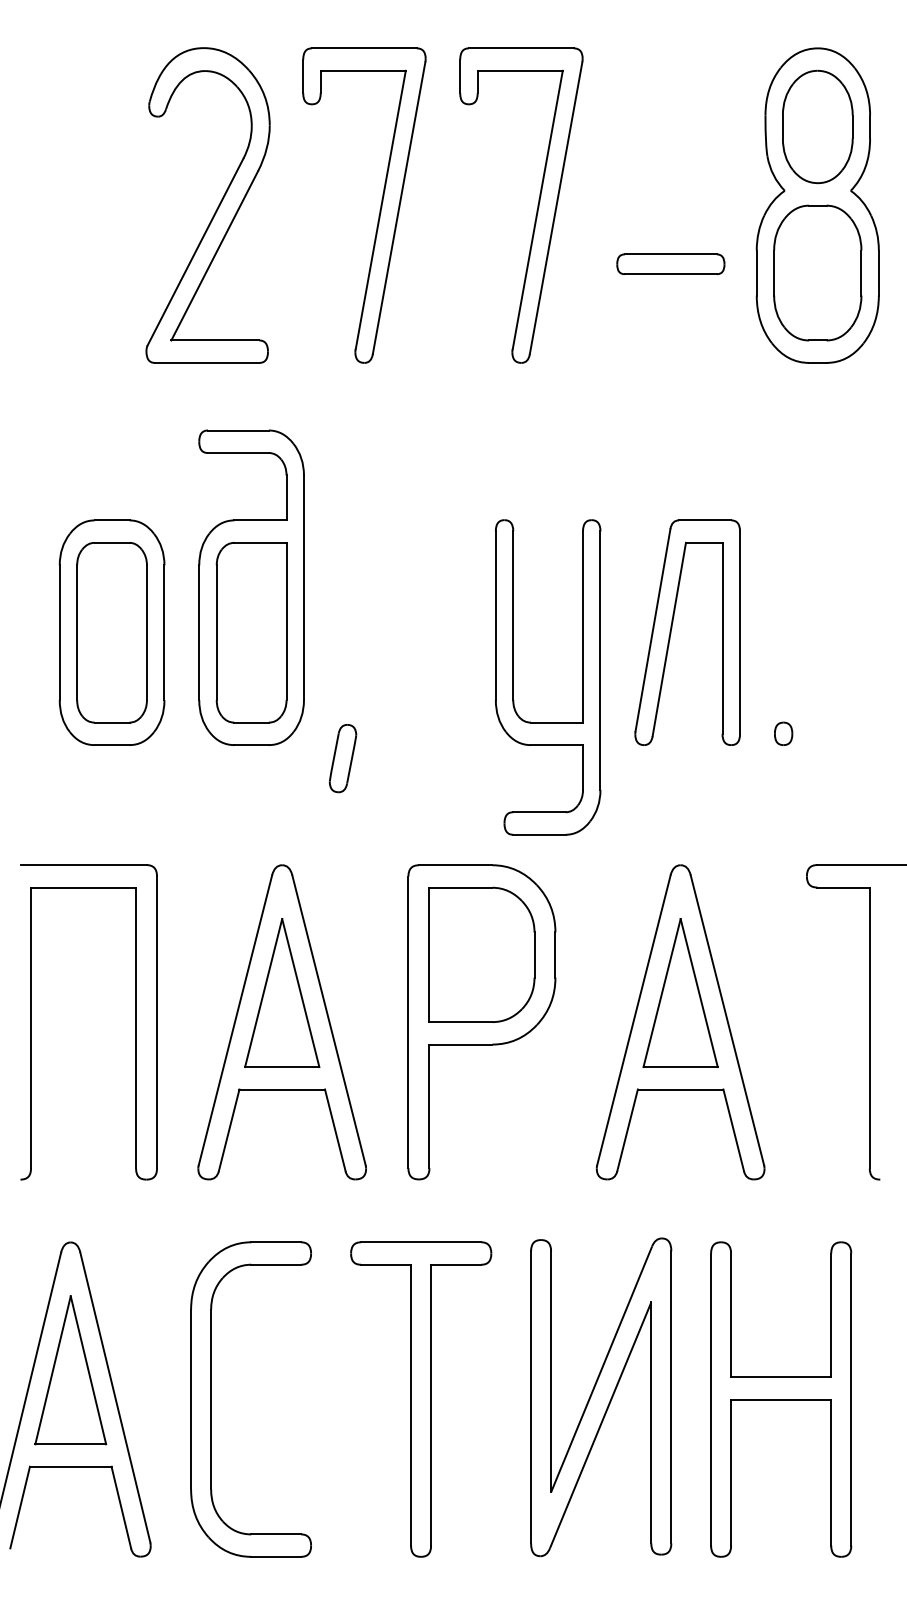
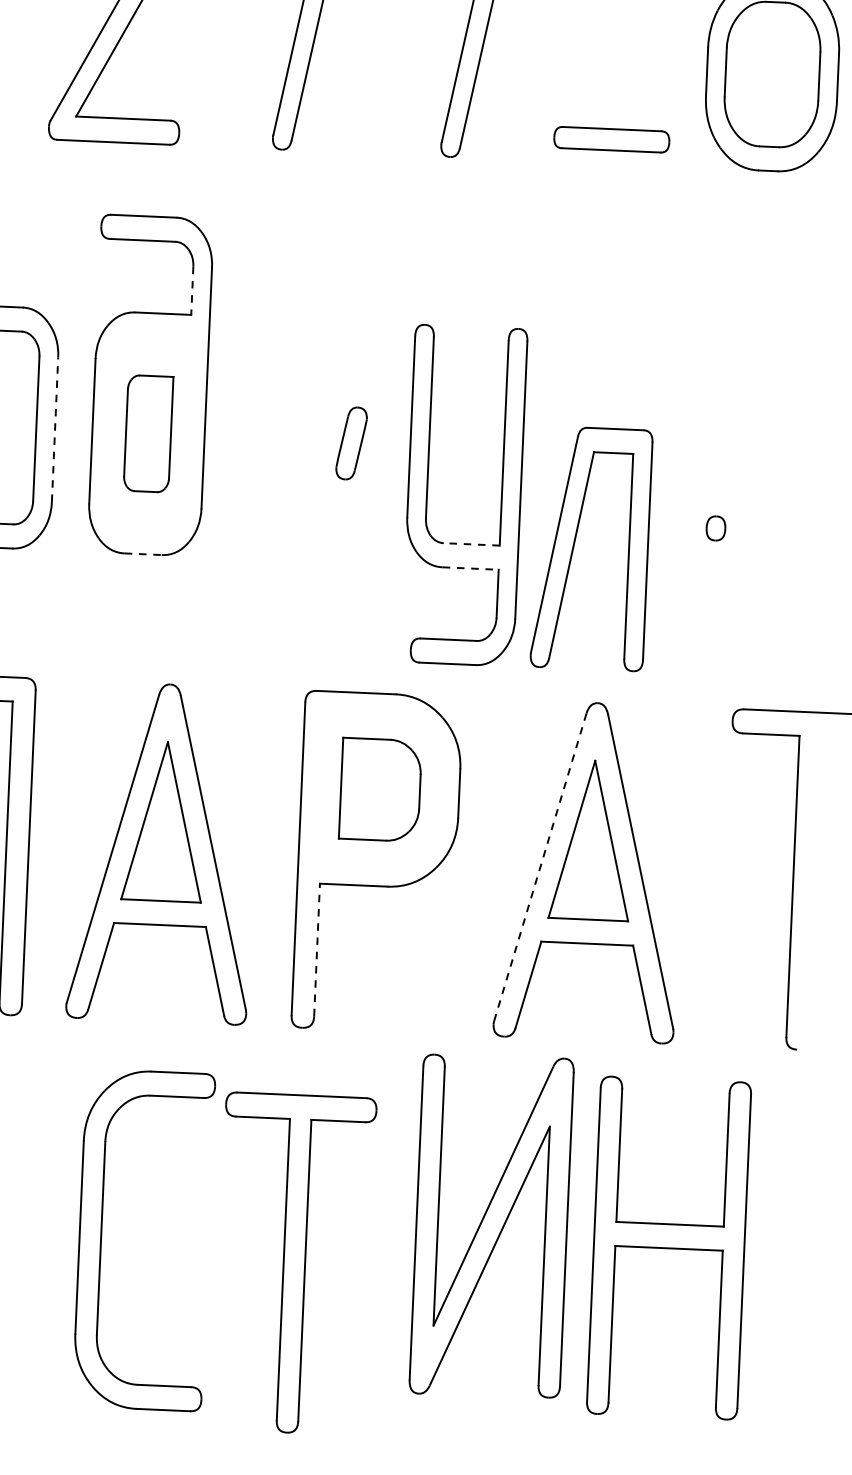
part: (670, 264) -> (611, 139), moved
line: (286, 498) -> (192, 291), solid -> dashed
part: (672, 628) -> (575, 543), moved
line: (164, 632) -> (55, 429), solid -> dashed
part: (251, 632) -> (148, 433), size x0.6
line: (556, 722) -> (471, 544), solid -> dashed
part: (783, 733) -> (715, 528), moved
line: (252, 745) -> (144, 554), solid -> dashed
line: (557, 745) -> (471, 568), solid -> dashed
part: (342, 758) -> (351, 443), moved
part: (481, 954) -> (379, 789), size x0.7
line: (633, 1020) -> (539, 867), solid -> dashed
line: (429, 1106) -> (317, 950), solid -> dashed
part: (601, 1397) -> (492, 1226), moved
part: (211, 1399) -> (101, 1238), moved
part: (781, 1399) -> (669, 1248), moved

